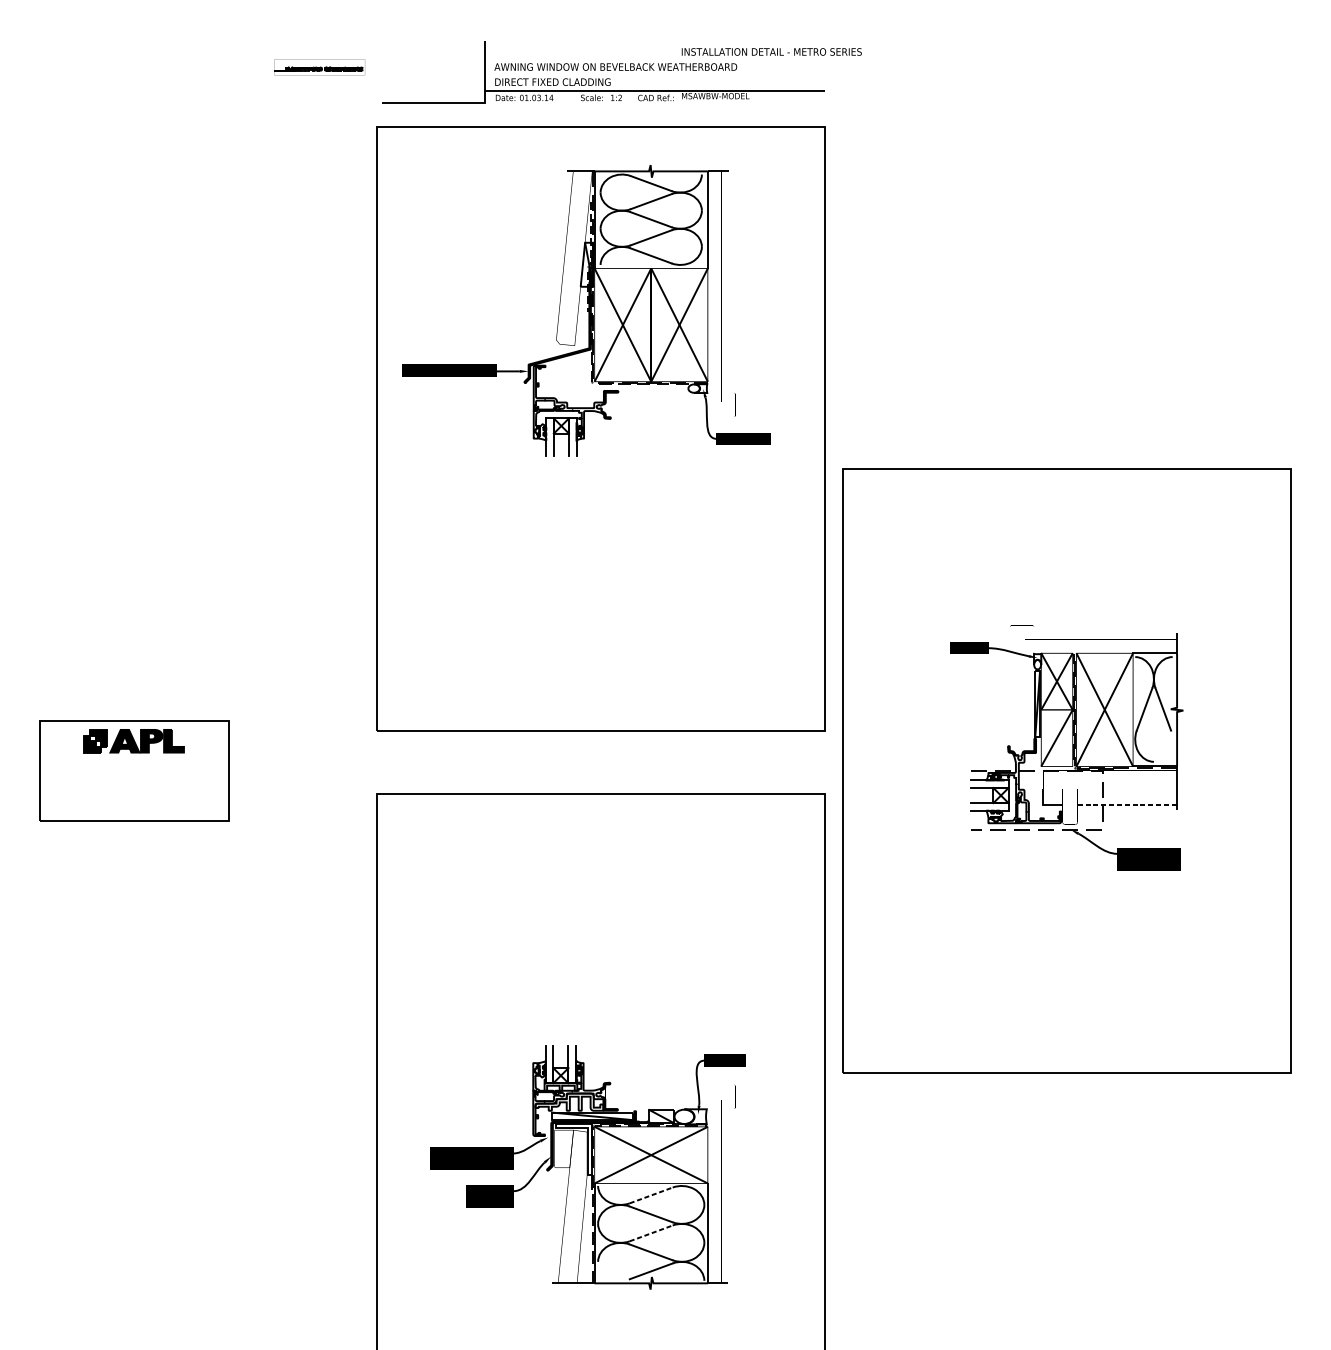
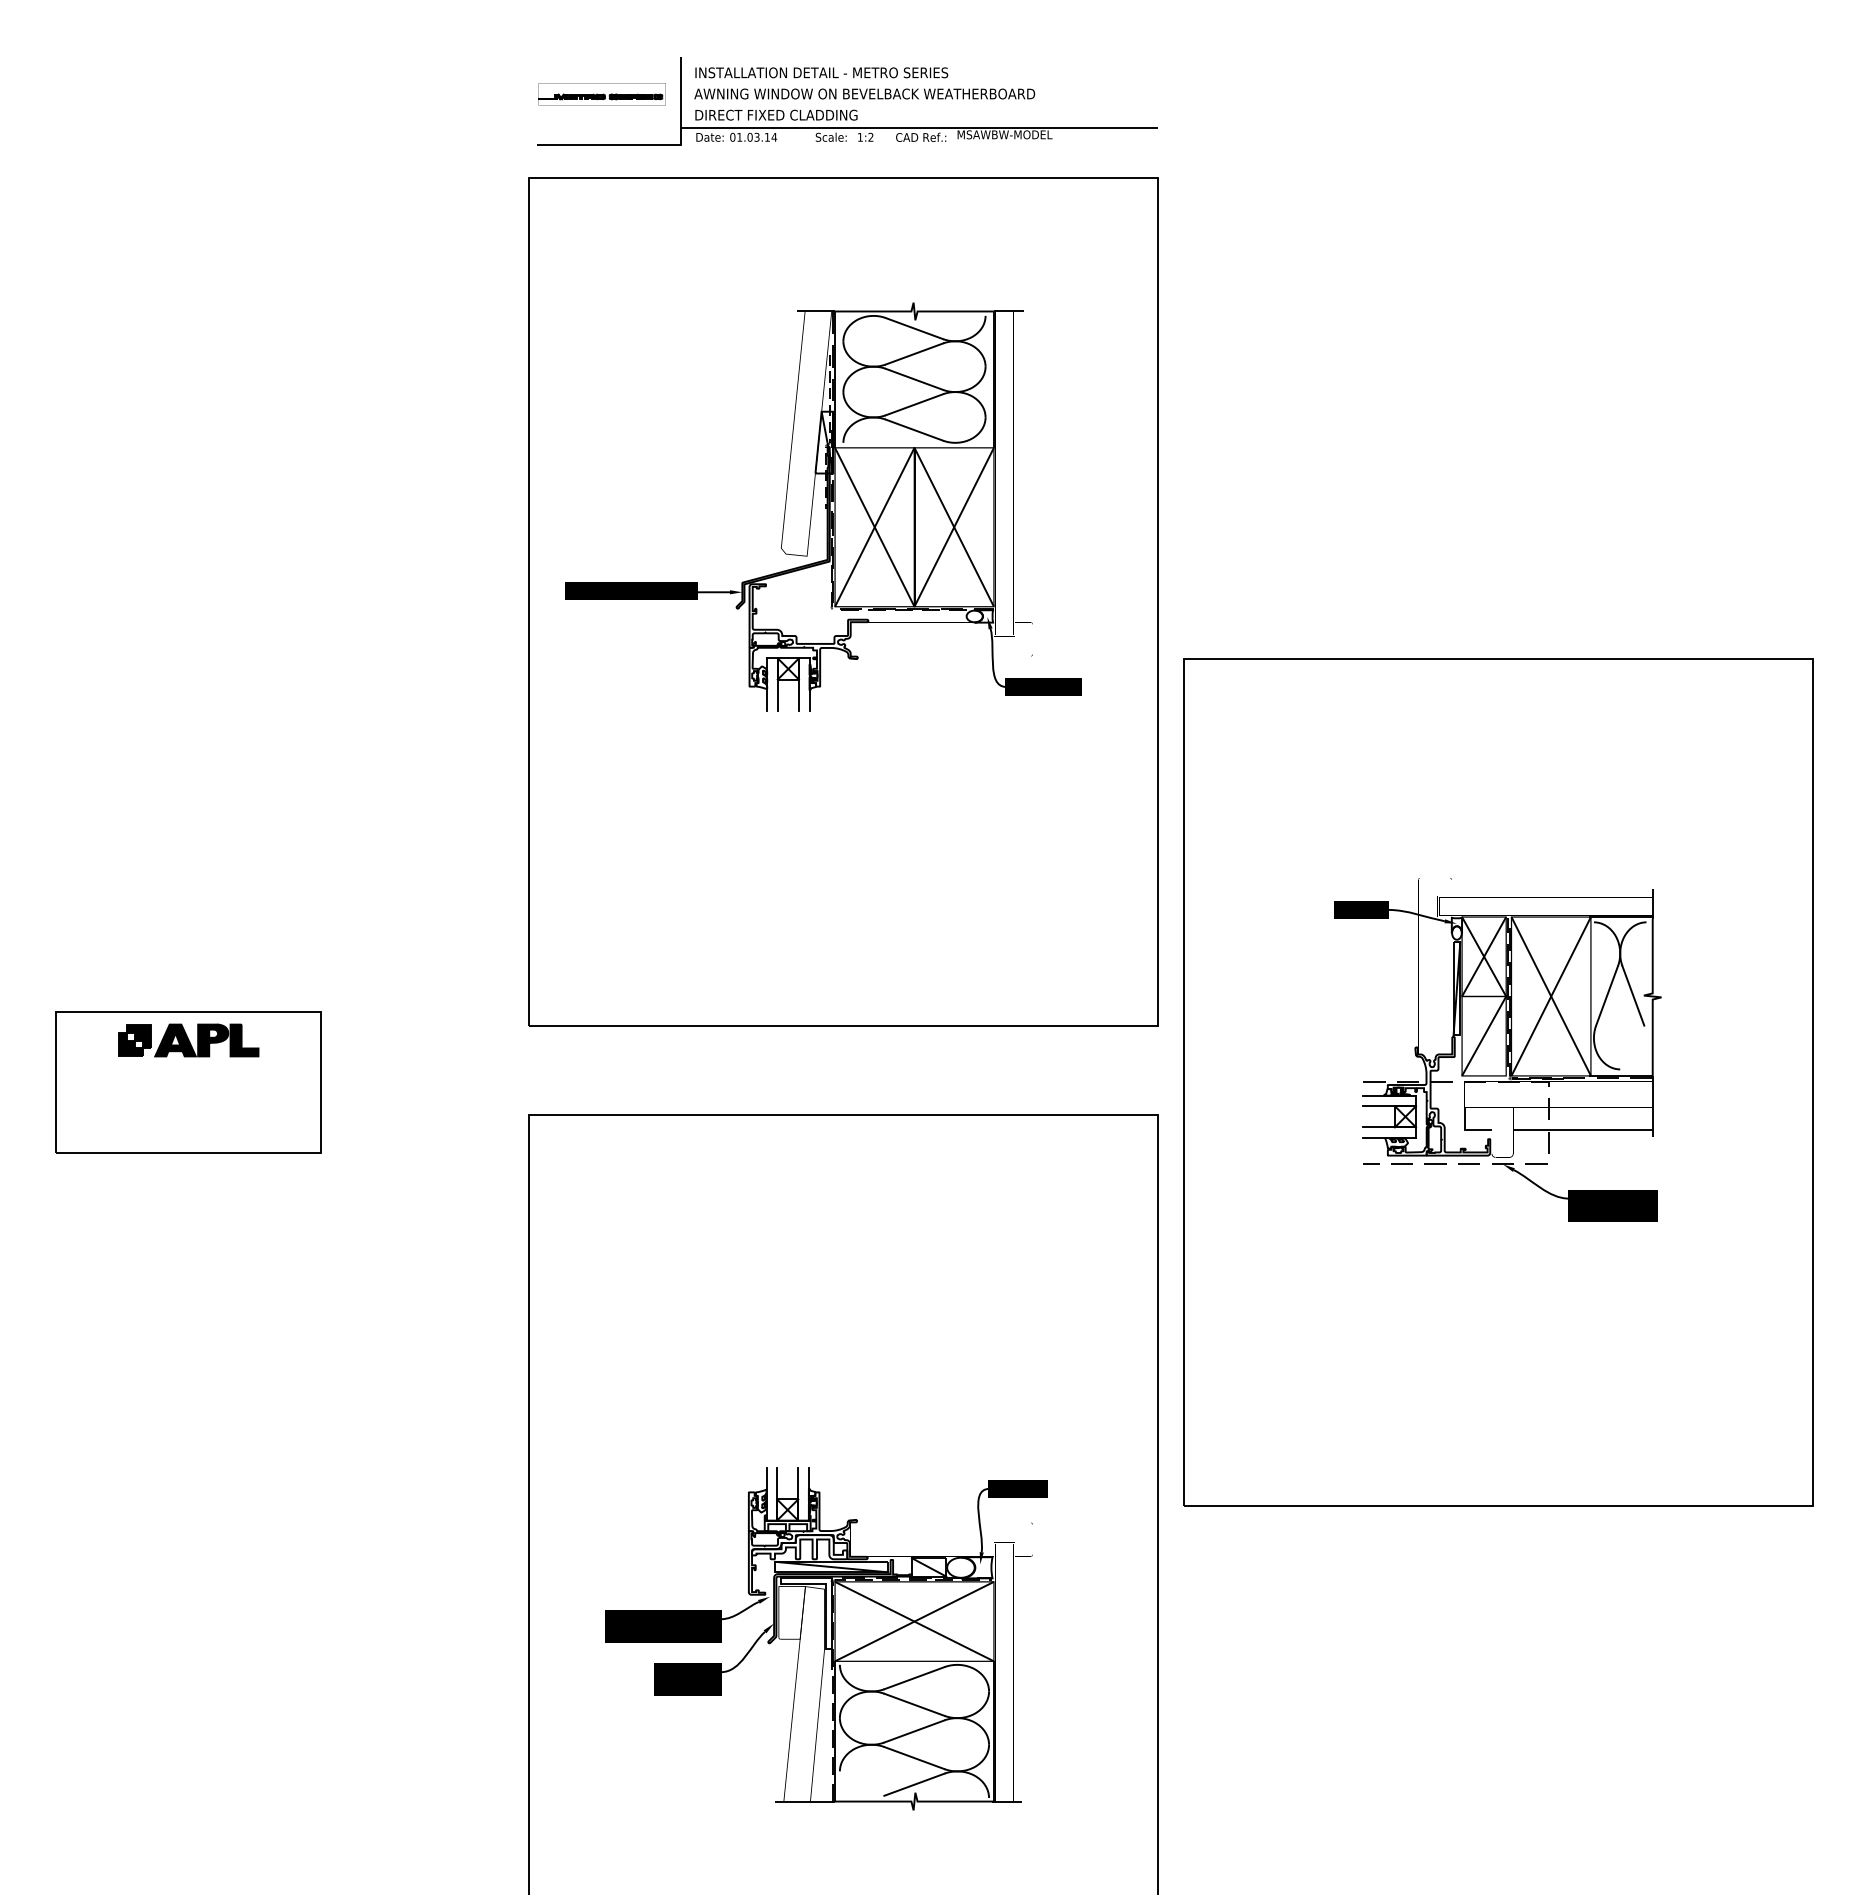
text: (771, 51) -> (821, 72), moved
part: (319, 67) -> (601, 94), moved
part: (586, 310) -> (823, 506), moved
line: (1127, 805) -> (1582, 1130), dashed -> solid
line: (651, 1195) -> (914, 1678), dashed -> solid
line: (651, 1233) -> (914, 1731), dashed -> solid

